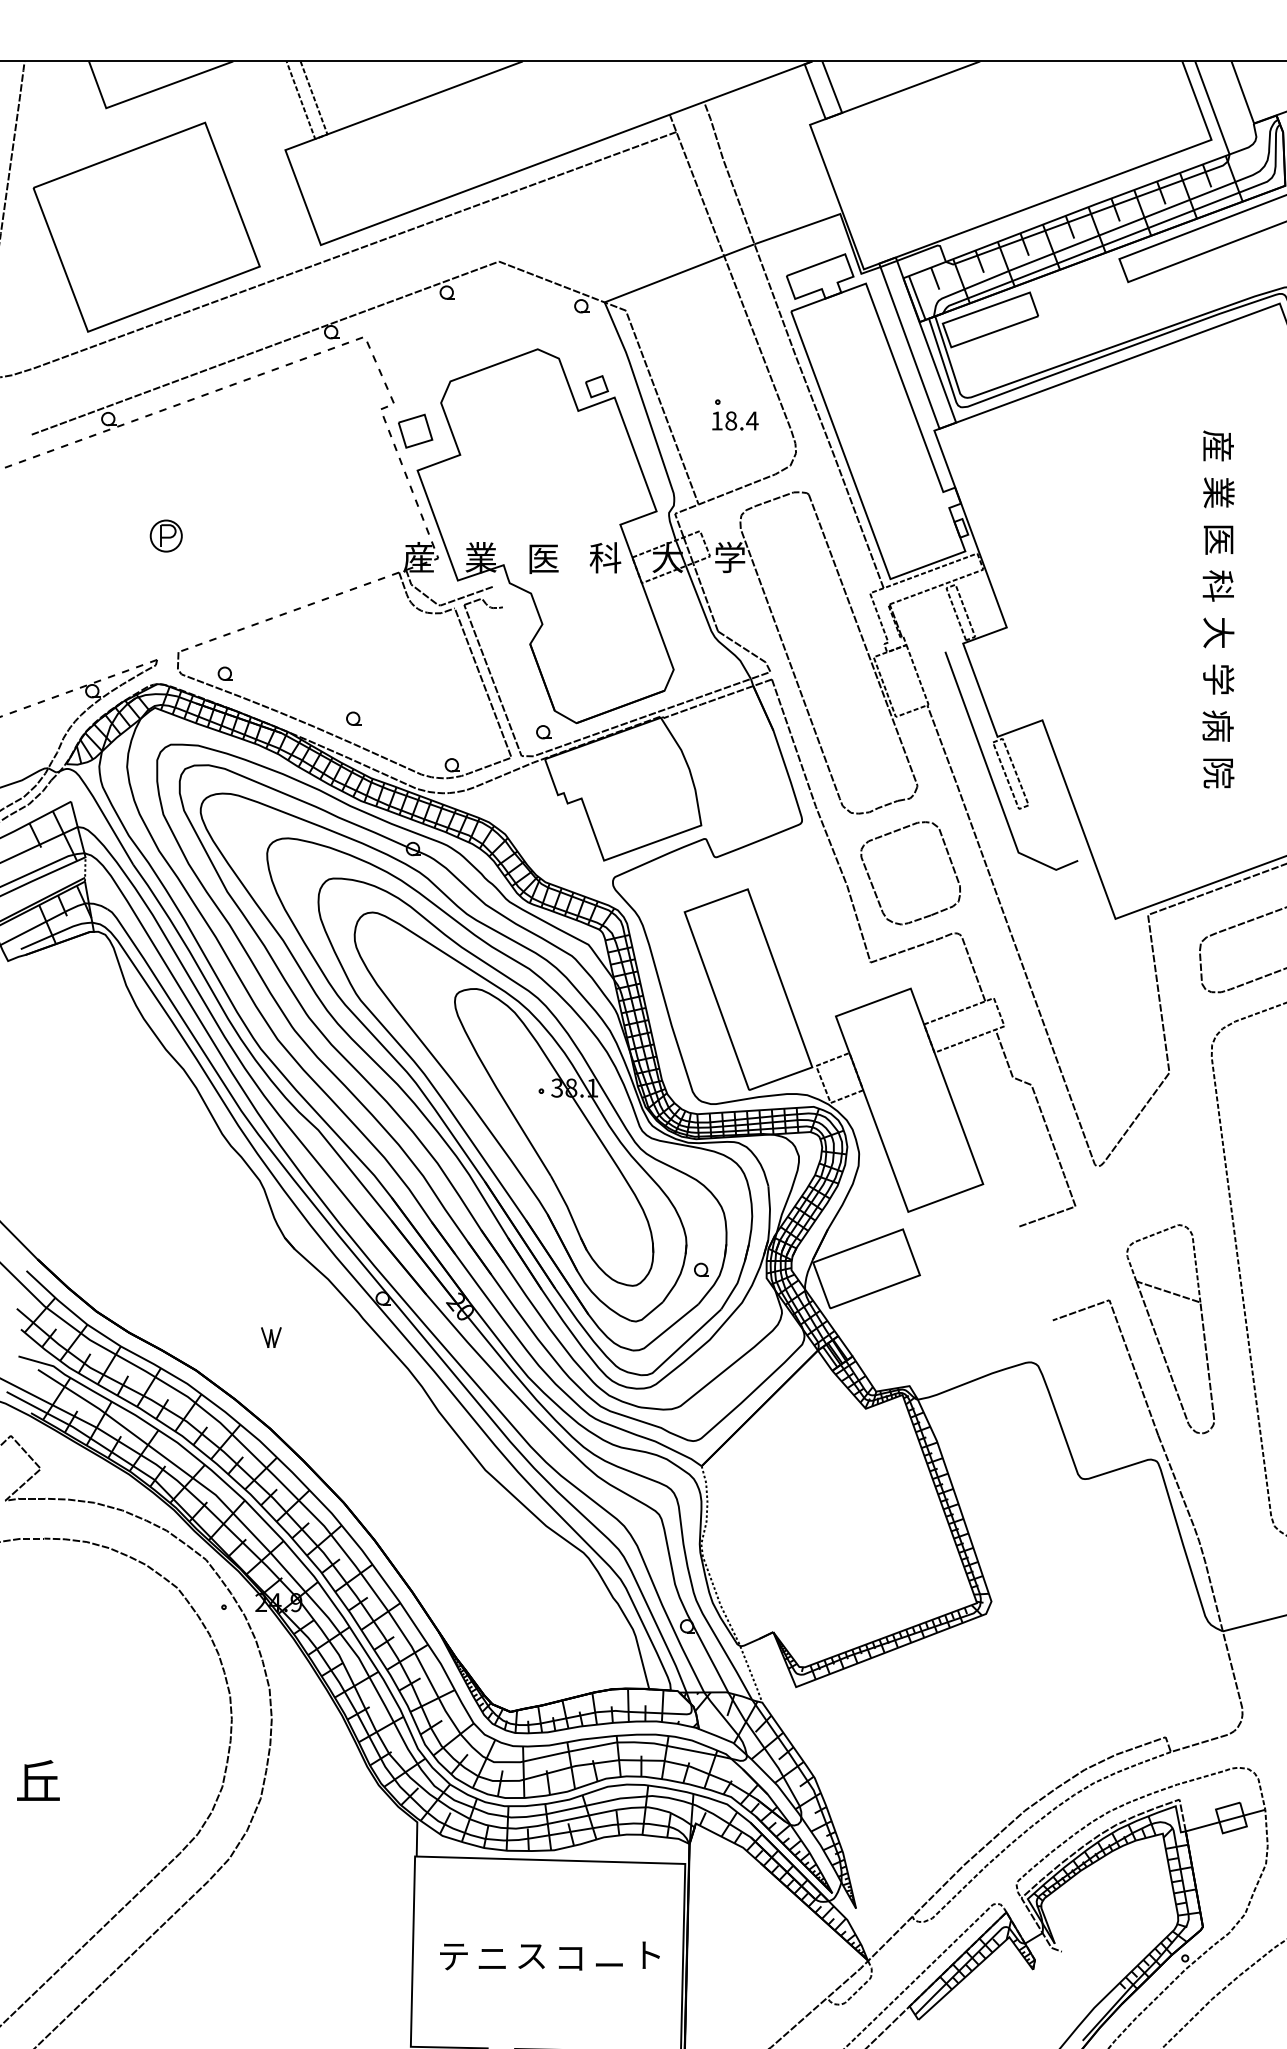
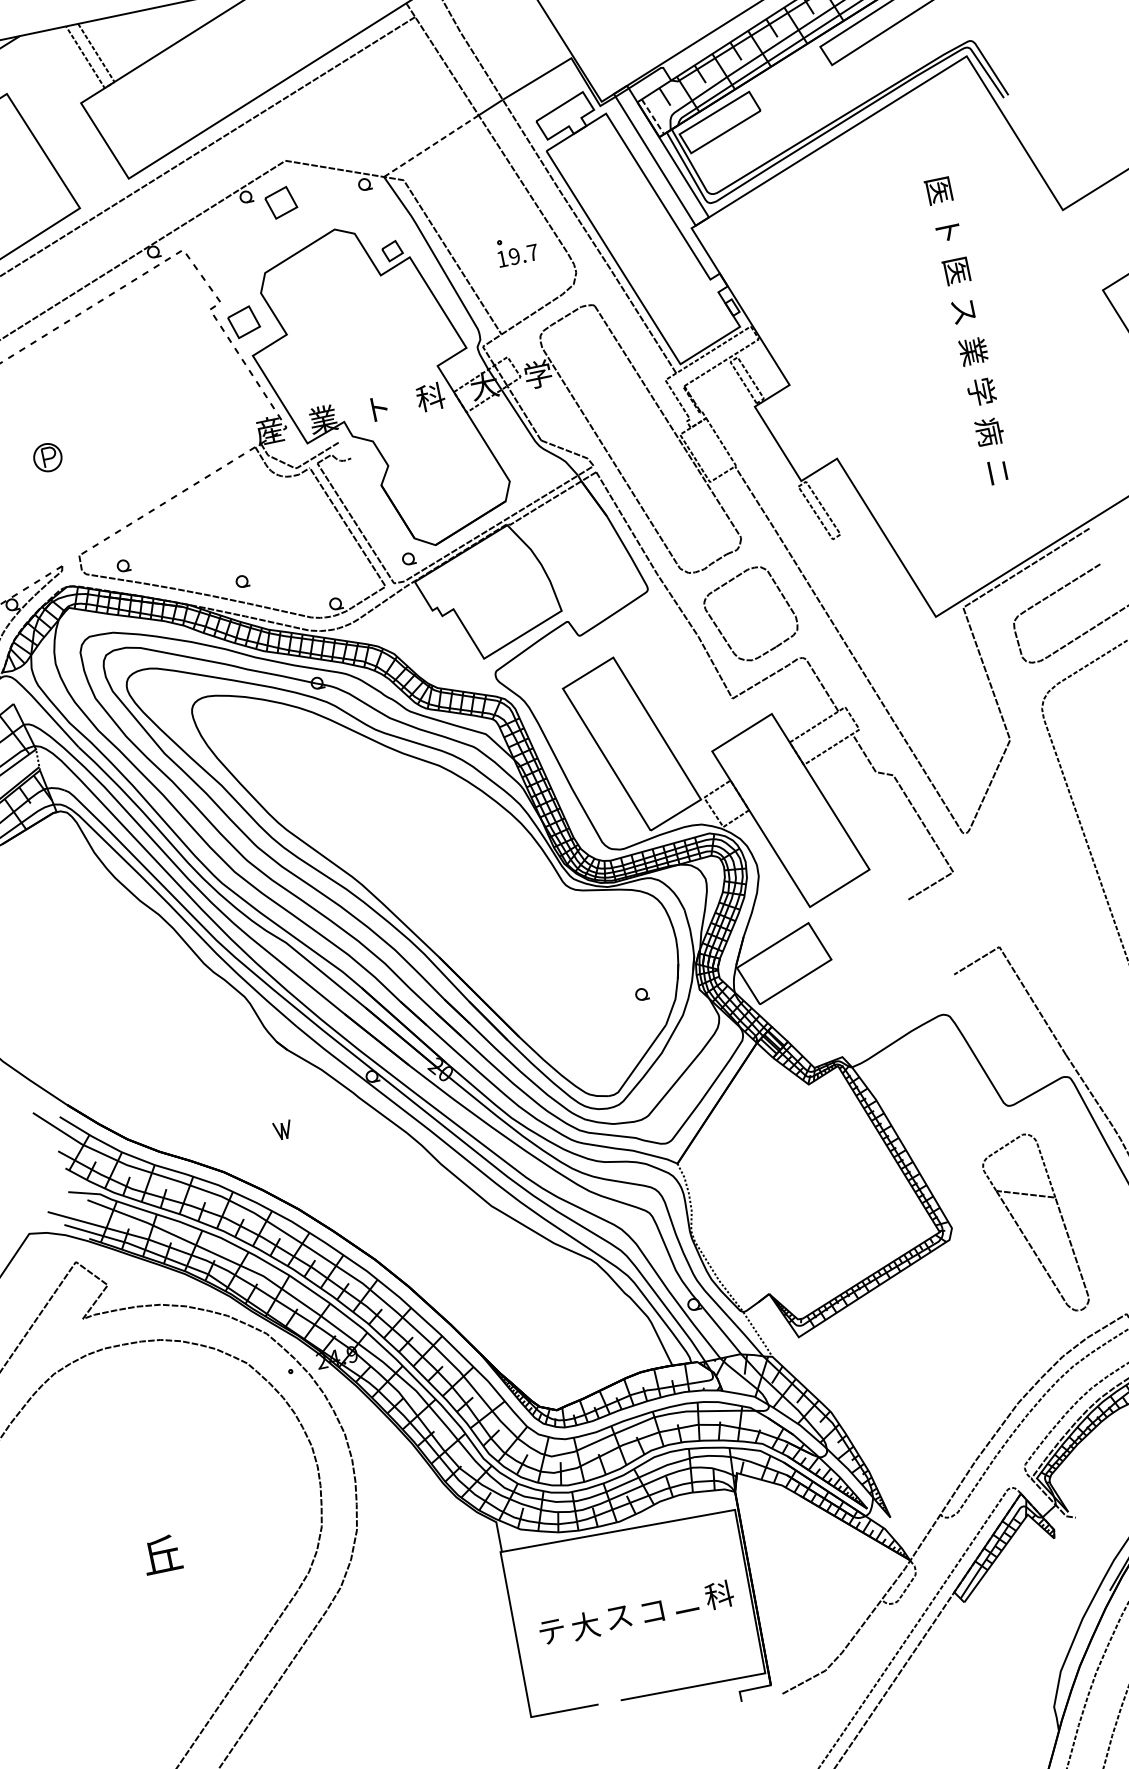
line: (663, 279) -> (430, 146), solid -> dashed
line: (917, 298) -> (653, 117), solid -> dashed
part: (484, 306) -> (281, 202), added
text: (741, 420) -> (523, 254), 18.4 -> 19.7
text: (1217, 445) -> (938, 189), 産 -> 医
text: (1218, 492) -> (947, 230), 業 -> ト
text: (543, 559) -> (377, 409), 医 -> ト
text: (1217, 585) -> (963, 310), 科 -> ス
text: (1218, 632) -> (973, 351), 大 -> 業
line: (988, 766) -> (798, 508), removed
text: (1218, 773) -> (998, 472), 院 -> ニ
part: (522, 1114) -> (459, 892), removed
part: (1156, 1332) -> (1022, 1231), moved
text: (647, 1954) -> (718, 1594), ト -> 科
text: (492, 1957) -> (585, 1625), ニ -> 大

